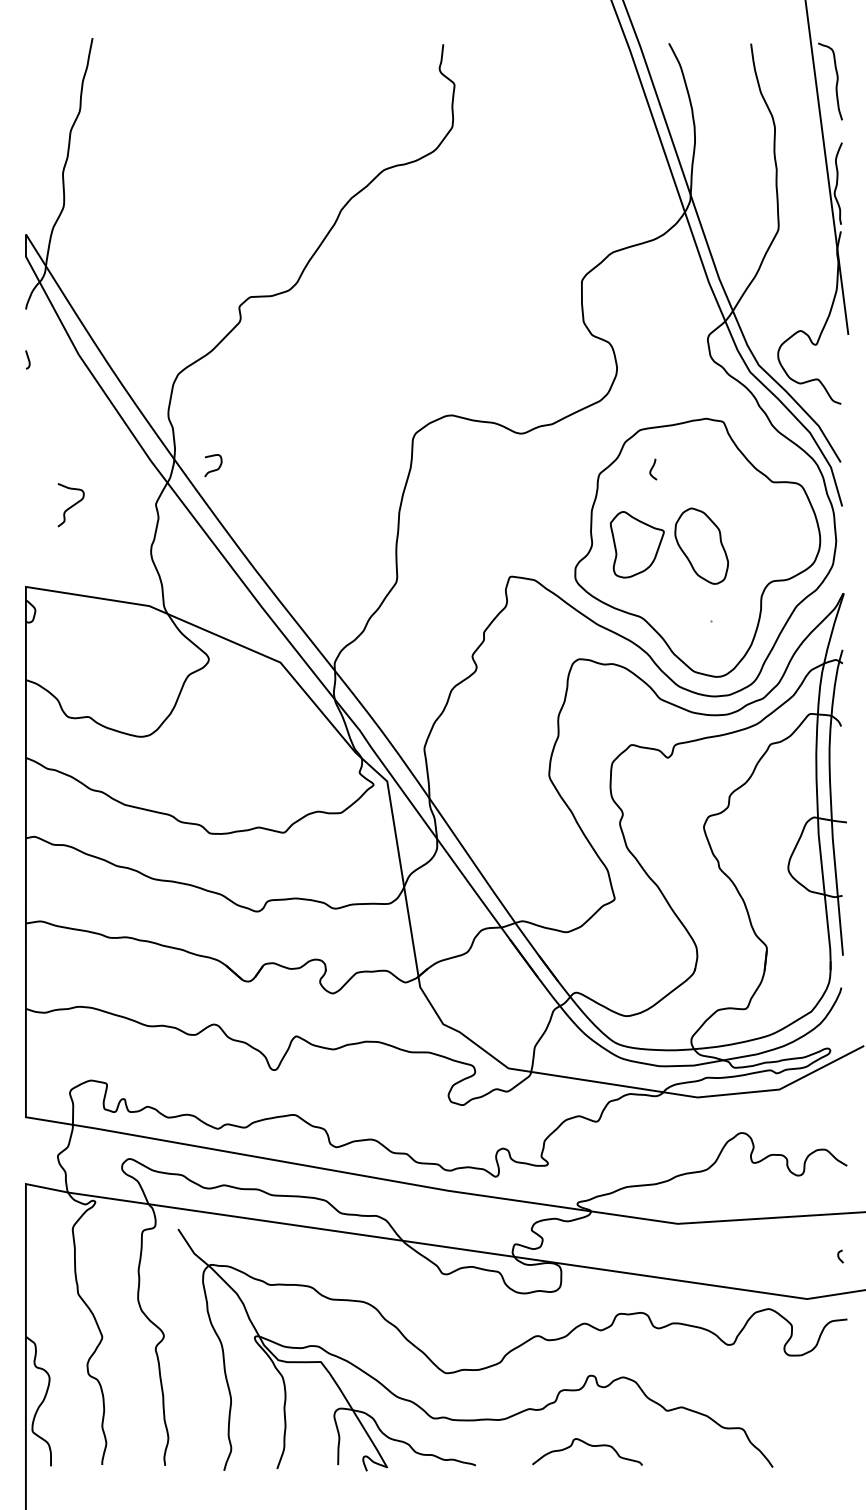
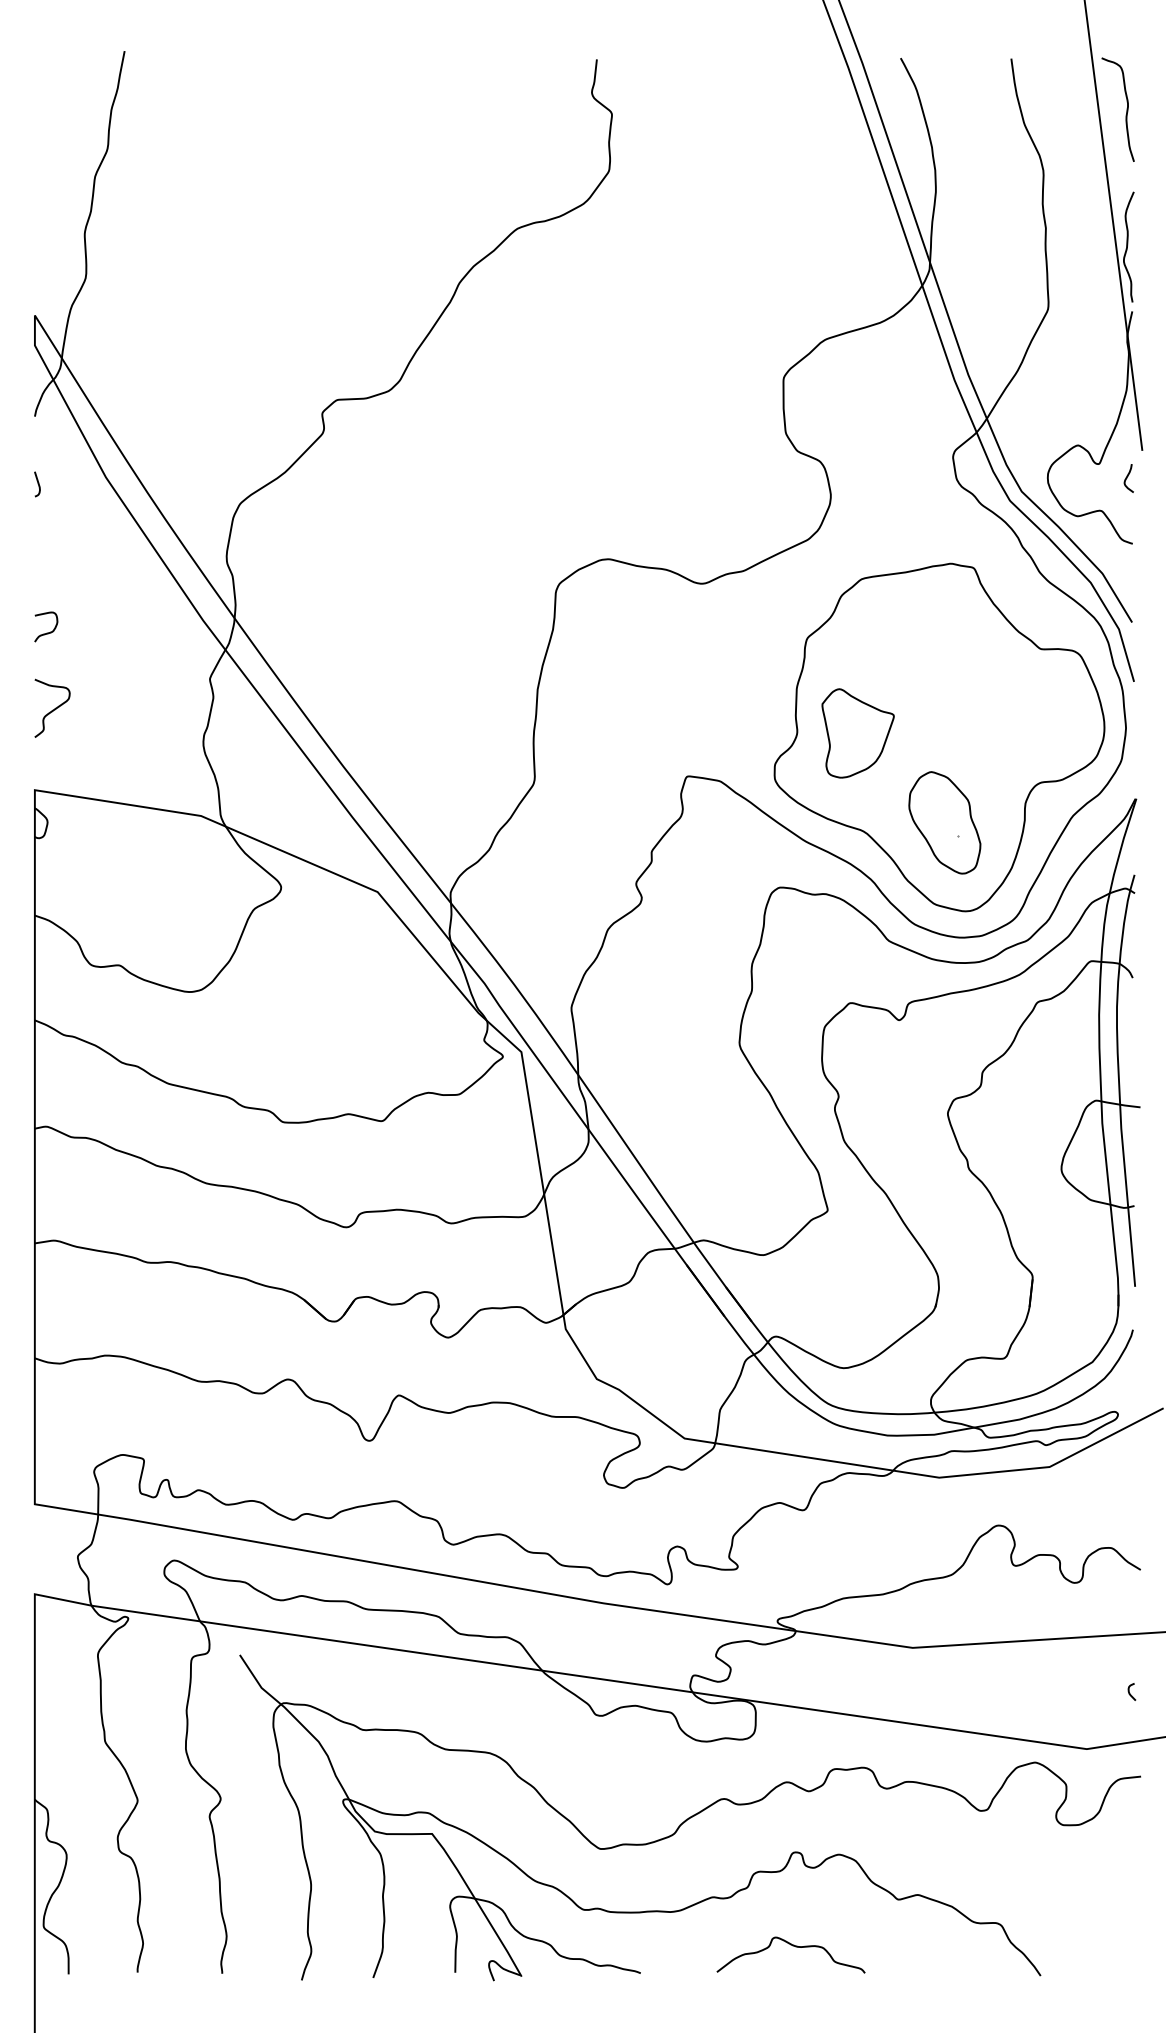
curve: (213, 469) -> (46, 632), moved
curve: (652, 469) -> (1127, 478), moved
curve: (71, 505) -> (53, 708), moved
part: (701, 545) -> (944, 821), moved

